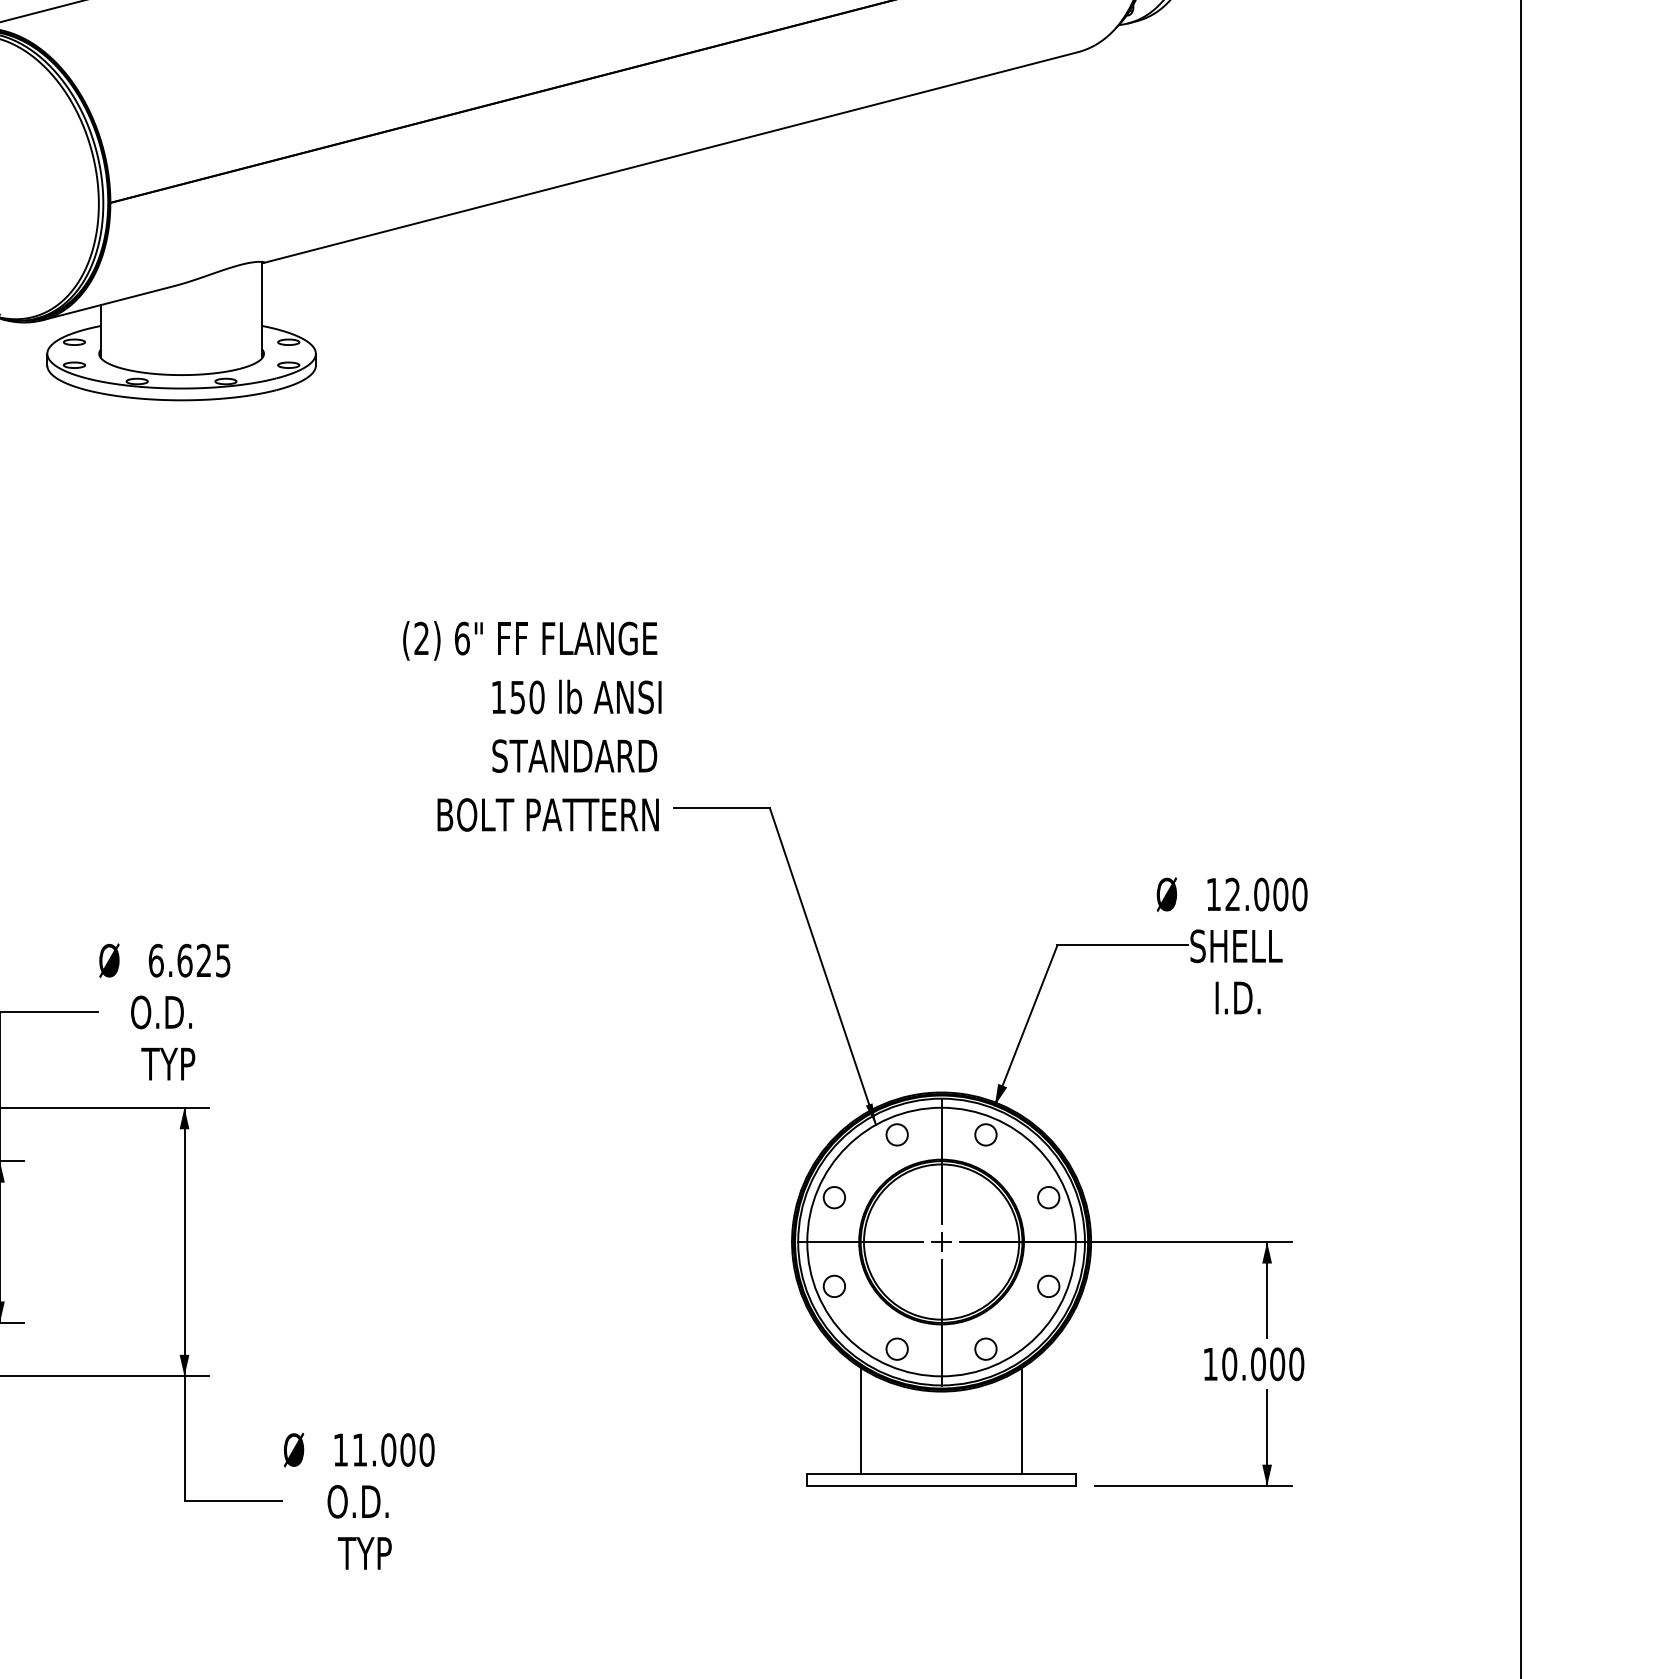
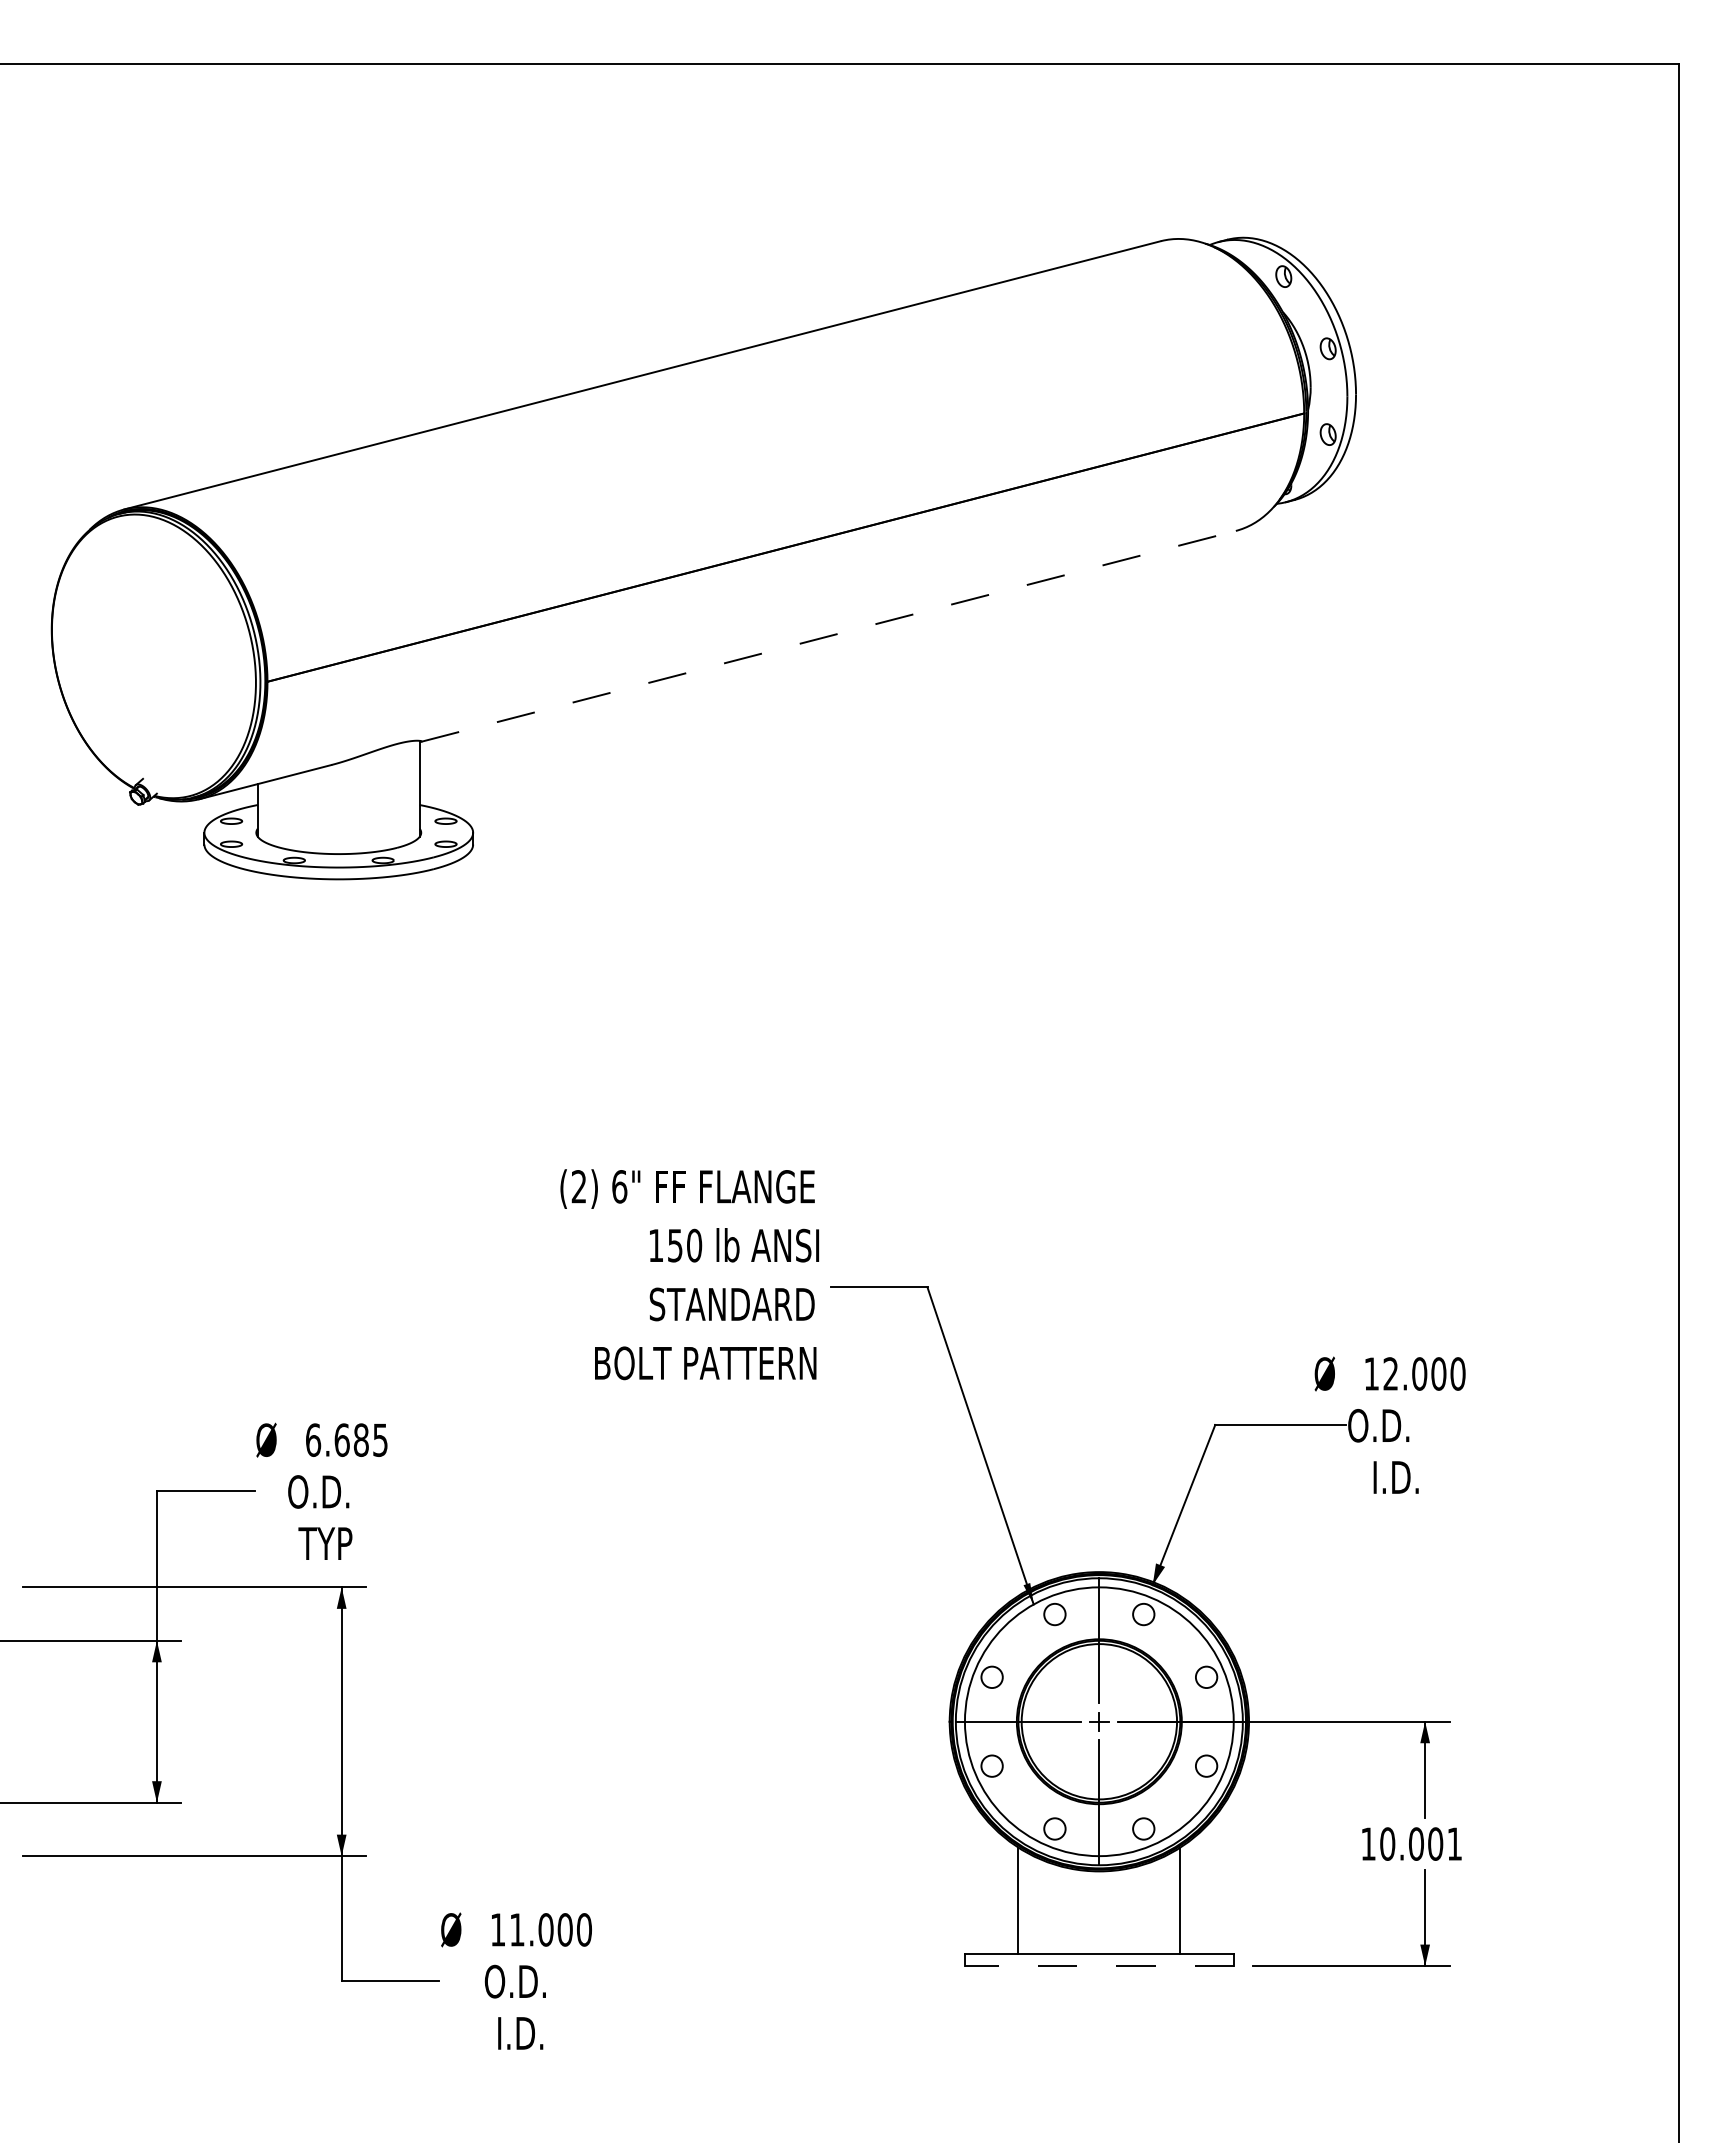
line: (670, 157) -> (828, 636), solid -> dashed
text: (532, 726) -> (689, 1274), moved
text: (1236, 946) -> (1394, 1425), SHELL -> O.D.
text: (203, 960) -> (360, 1439), 6.625 -> 6.685
text: (1296, 1363) -> (1454, 1843), 10.000 -> 10.001
line: (940, 1486) -> (1098, 1966), solid -> dashed
text: (365, 1553) -> (522, 2033), TYP -> I.D.

